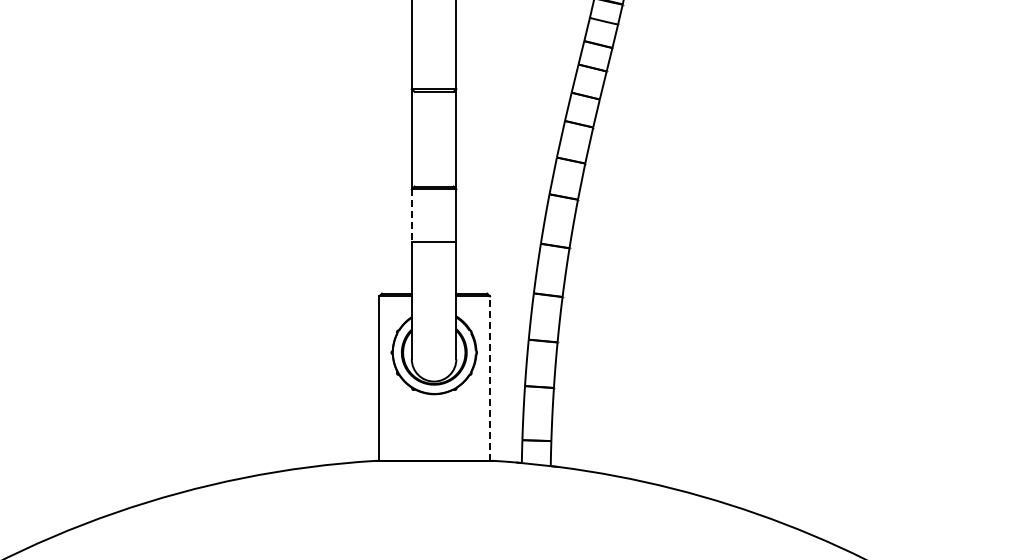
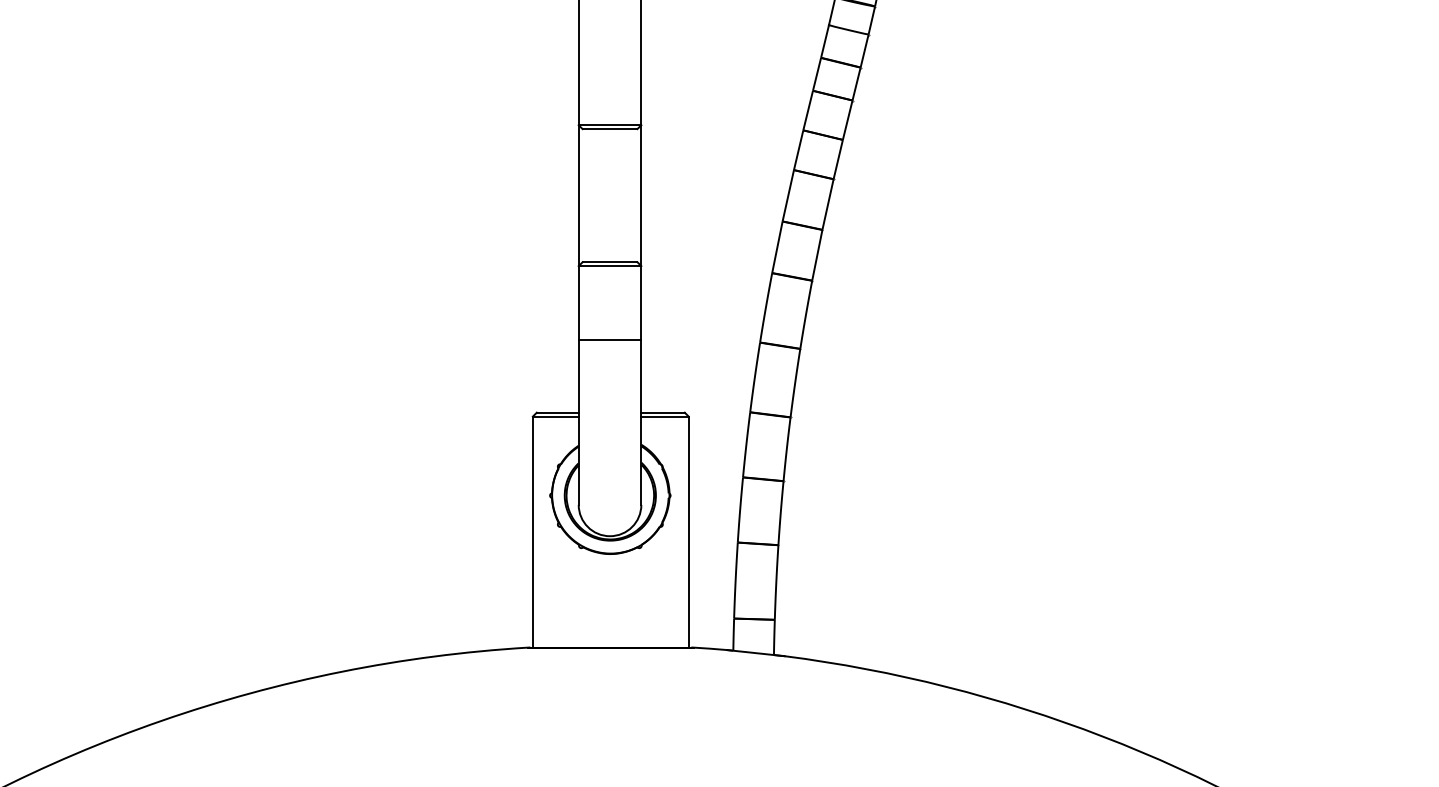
line: (411, 216) -> (578, 304), dashed -> solid
line: (490, 378) -> (689, 531), dashed -> solid

